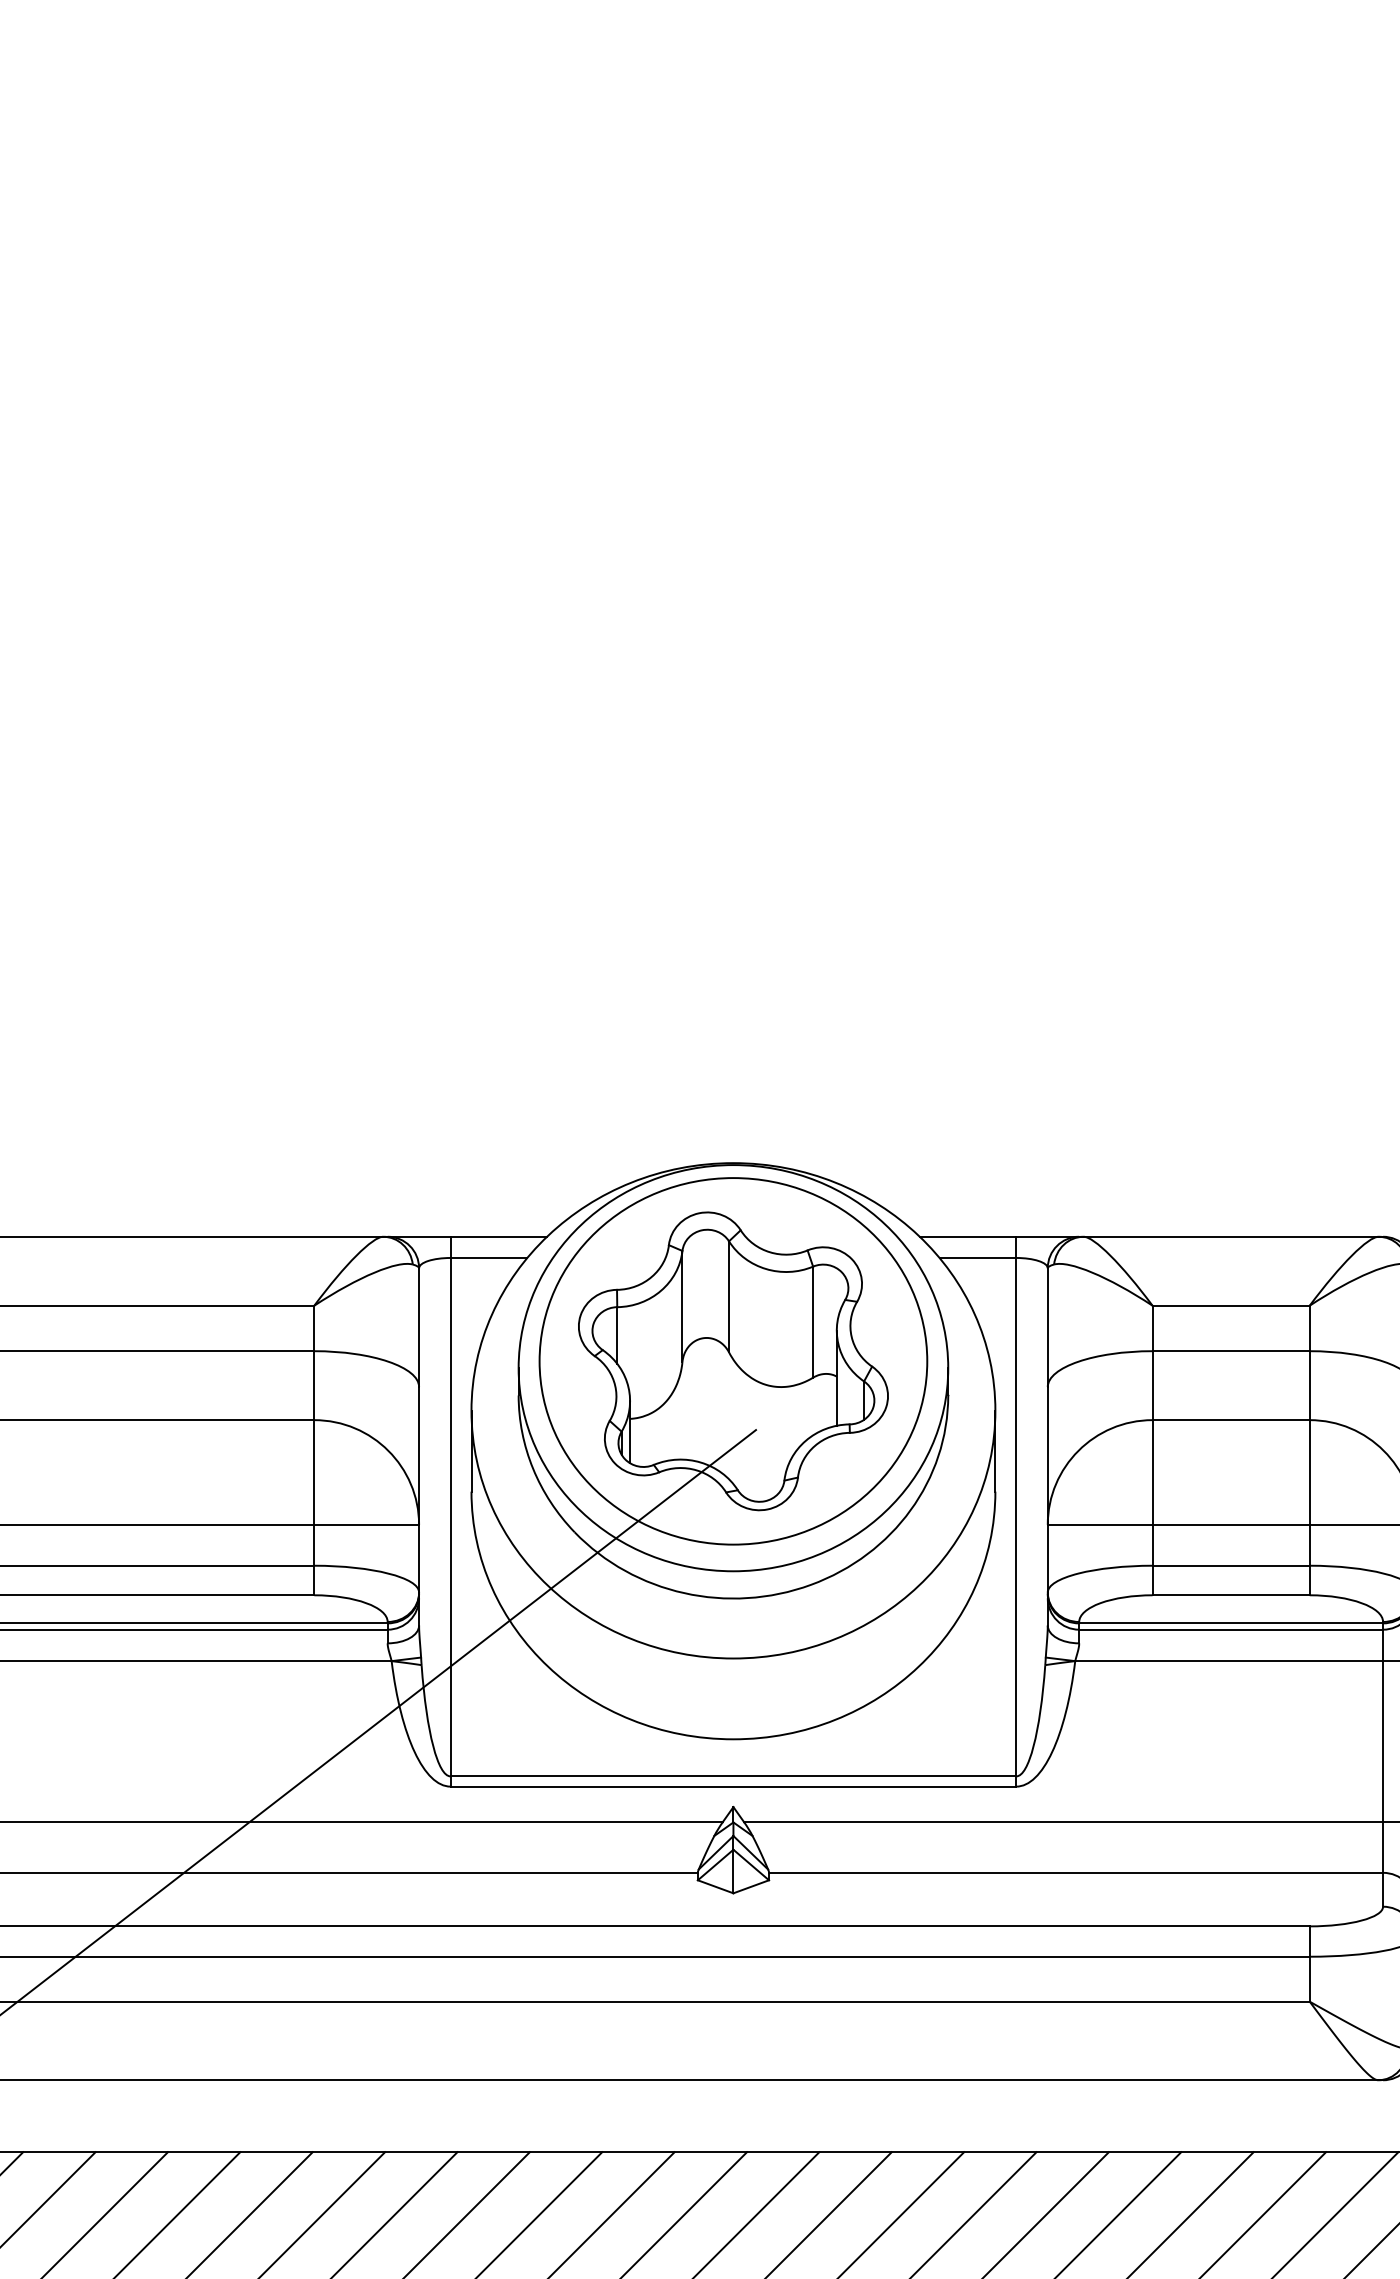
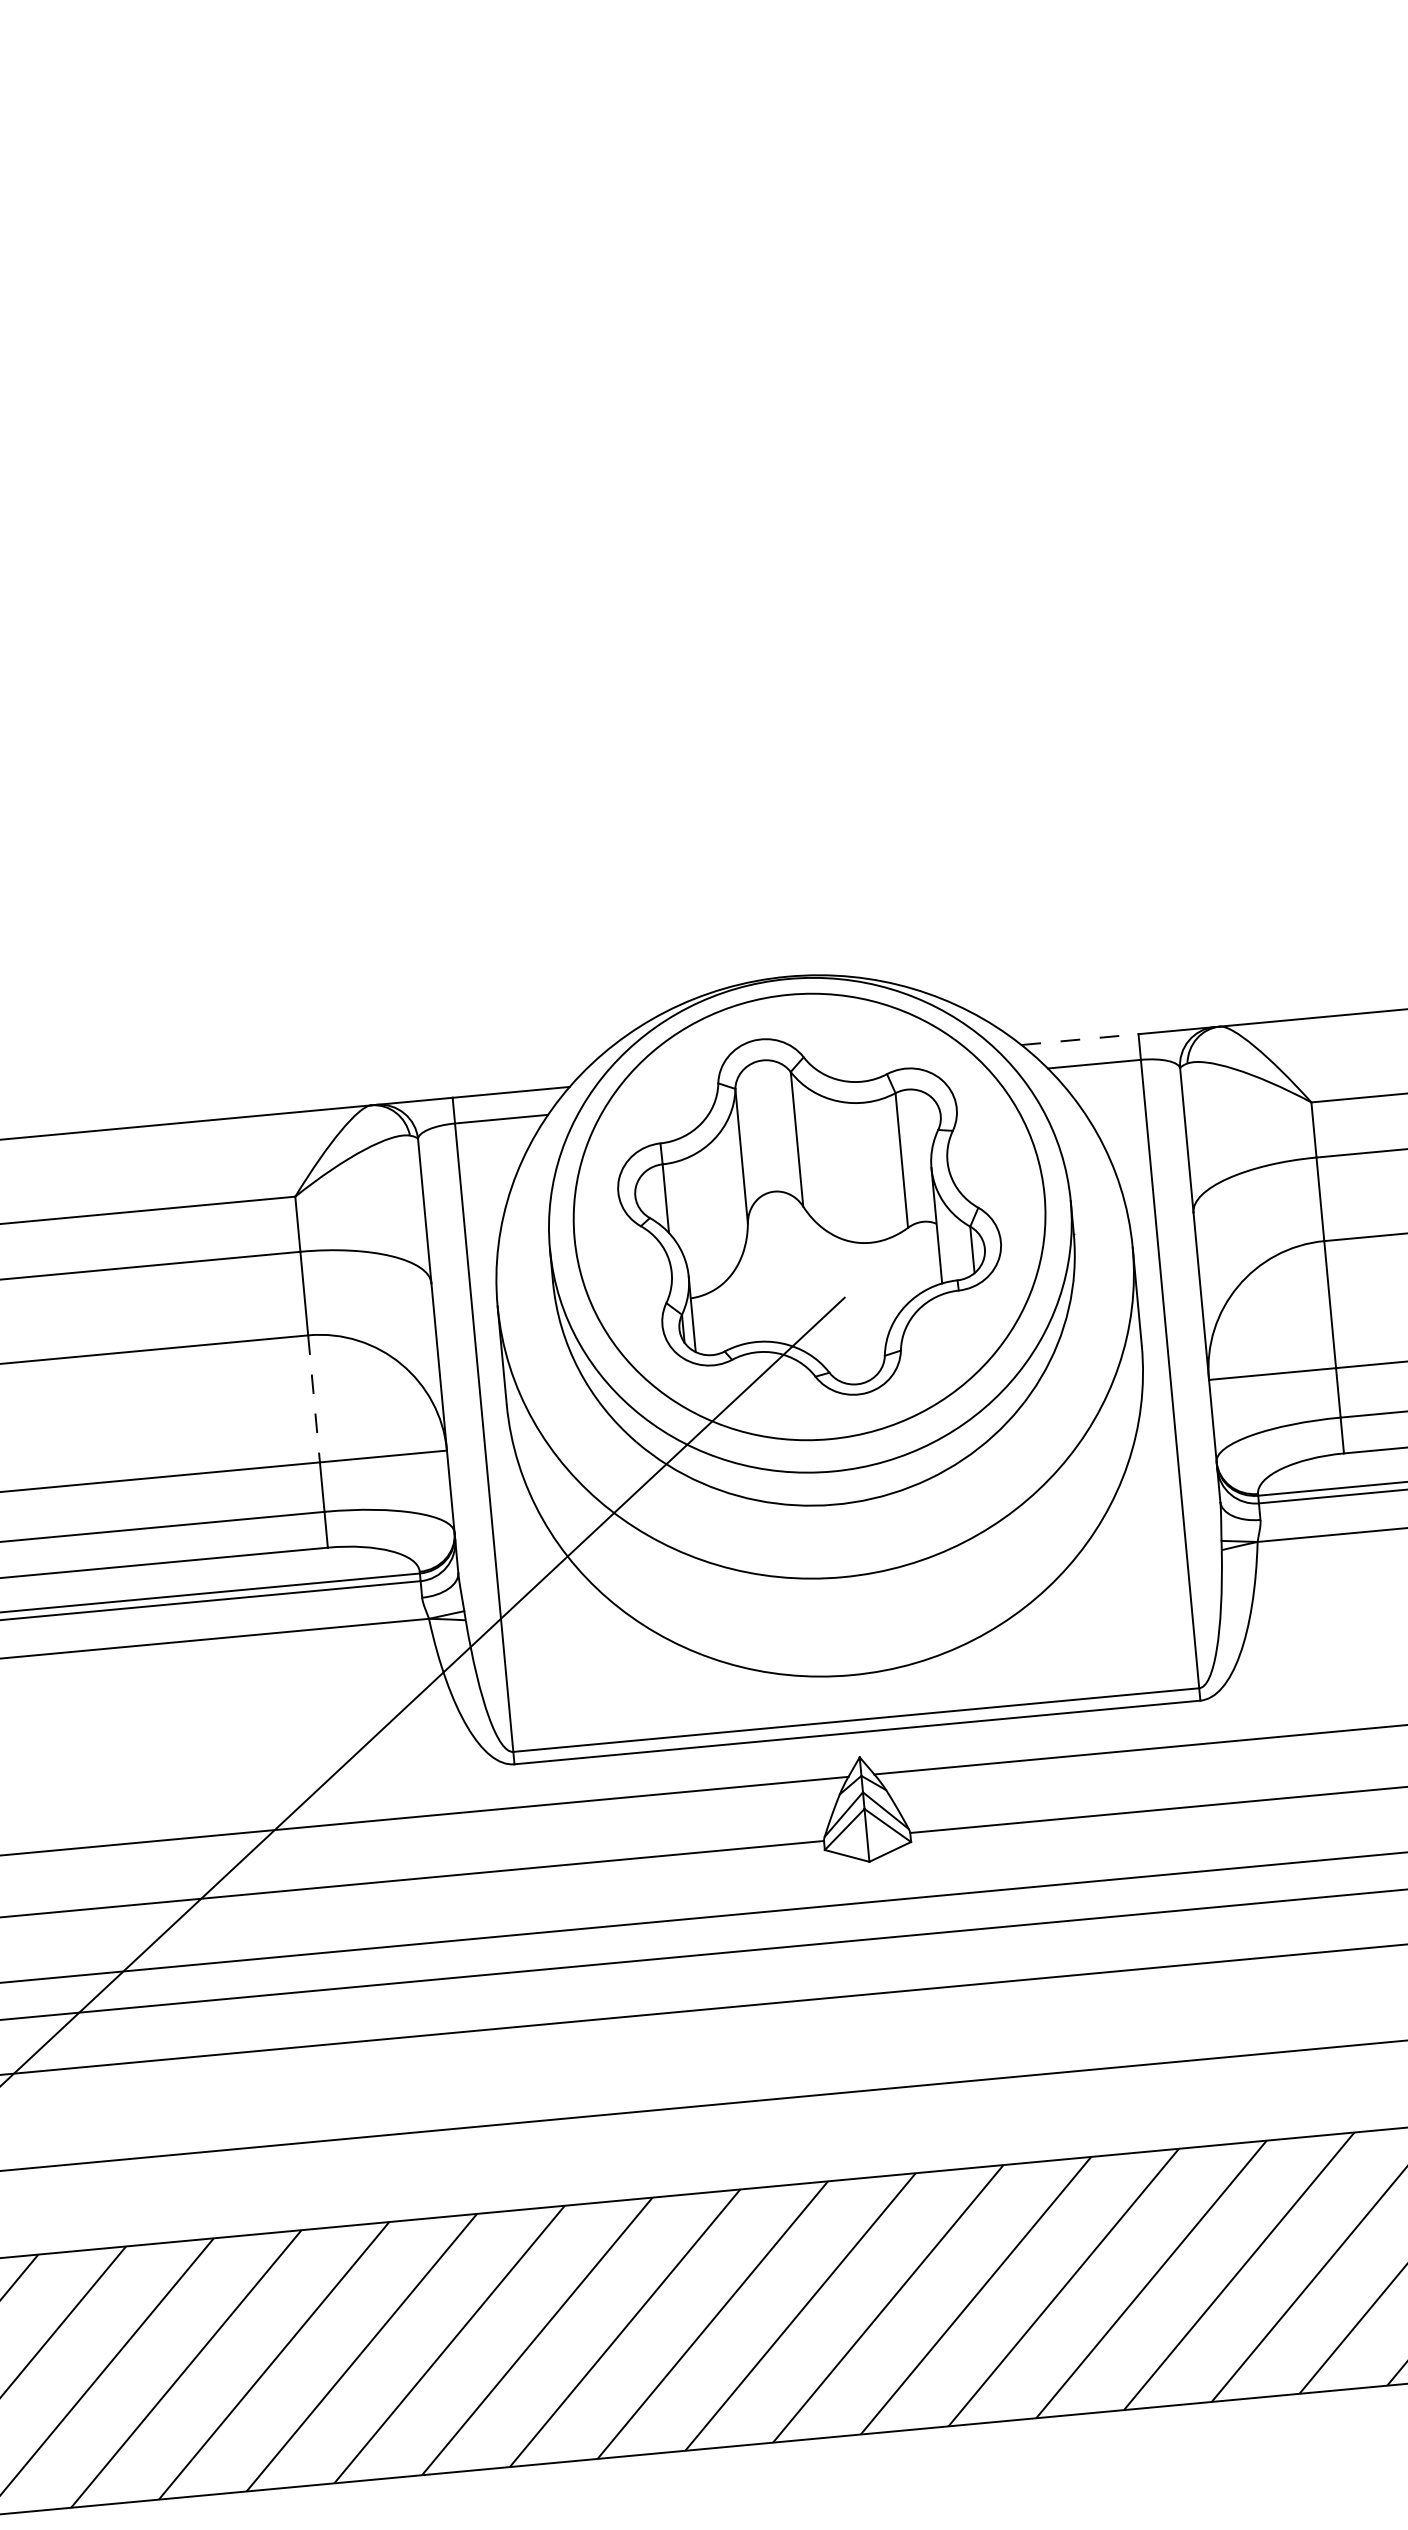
line: (968, 1236) -> (1080, 1039), solid -> dashed
line: (314, 1473) -> (314, 1400), solid -> dashed

